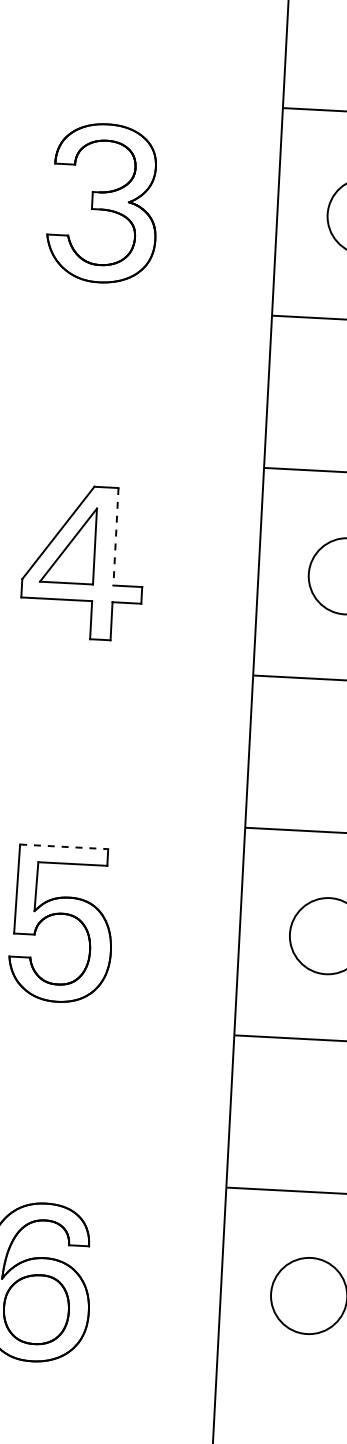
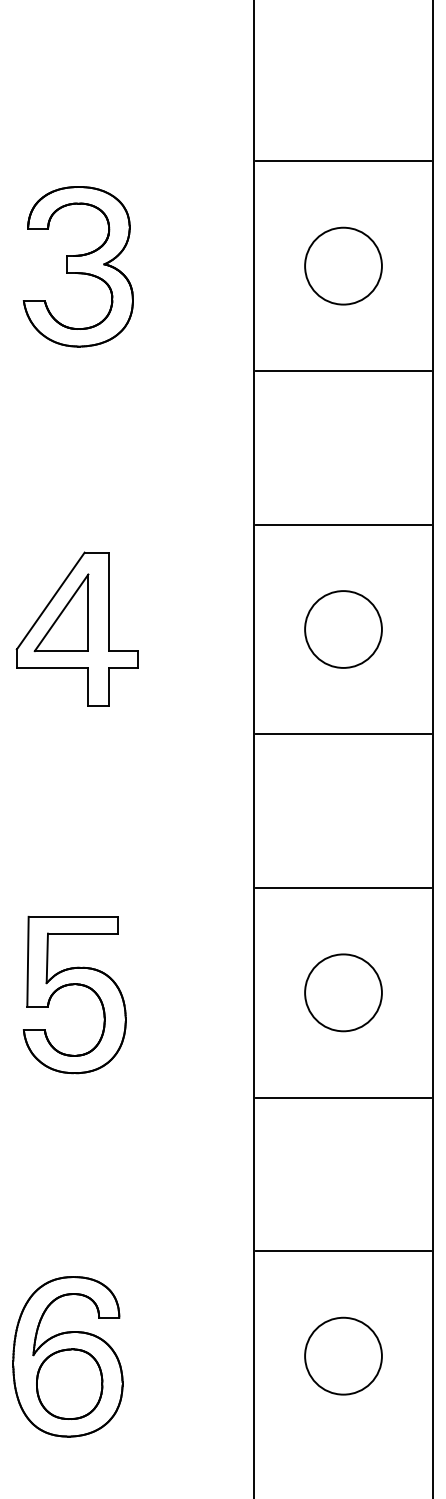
line: (115, 537) -> (108, 602), dashed -> solid
line: (64, 846) -> (73, 916), dashed -> solid

